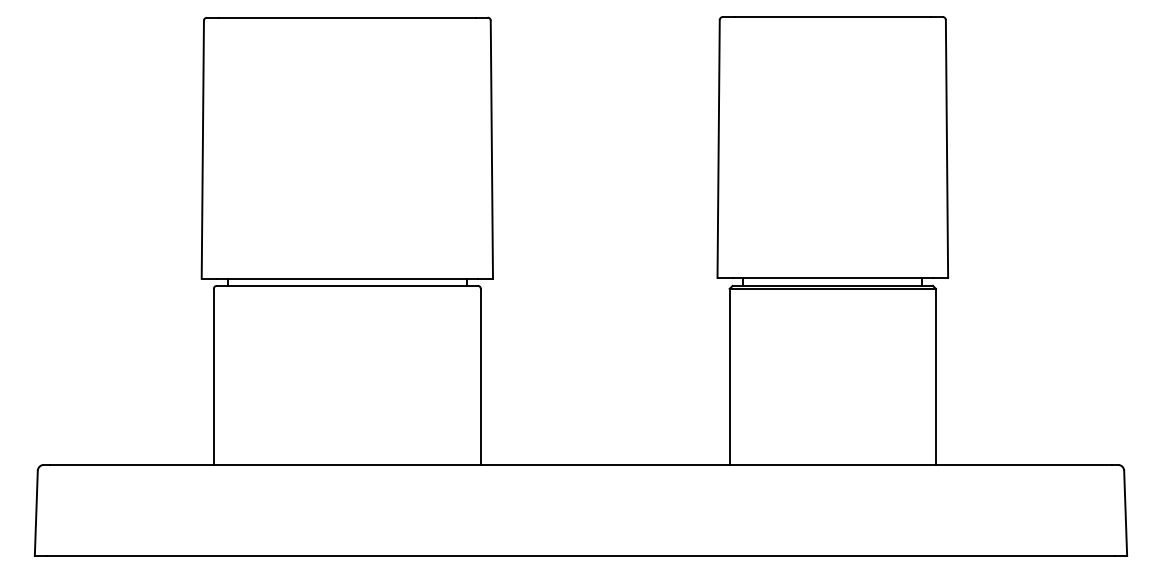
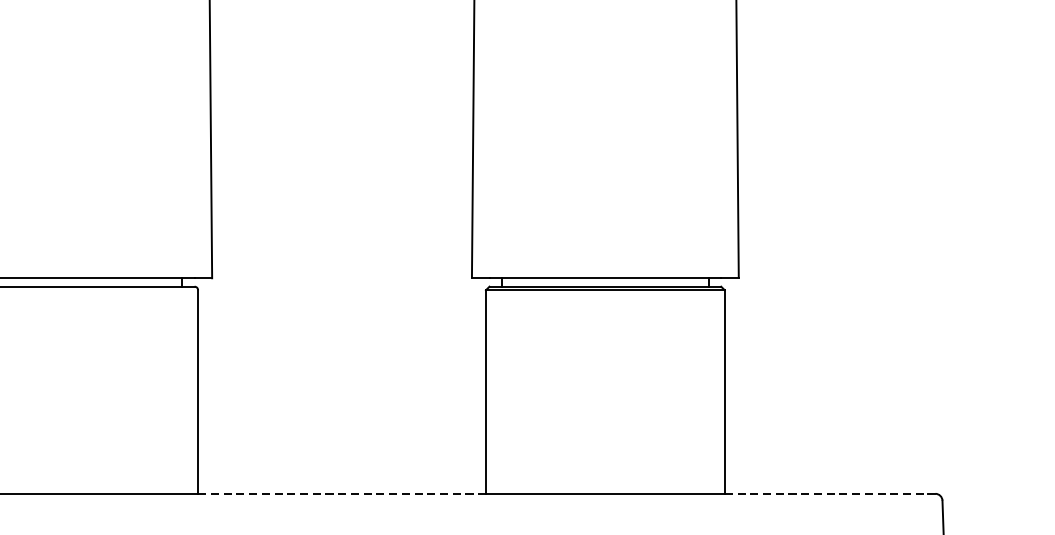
line: (605, 464) -> (342, 493), solid -> dashed
line: (1024, 464) -> (827, 493), solid -> dashed

